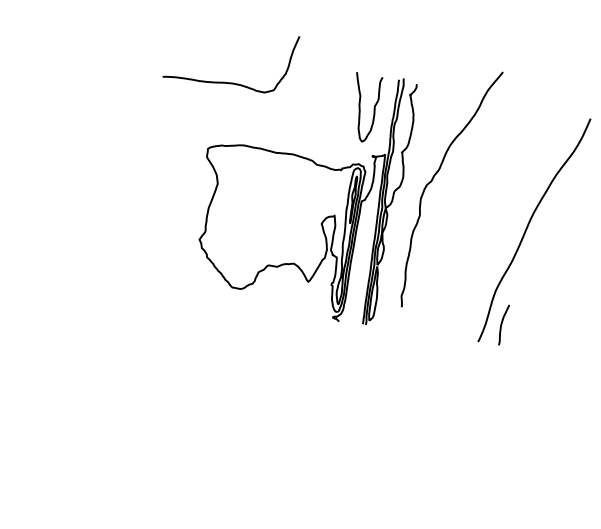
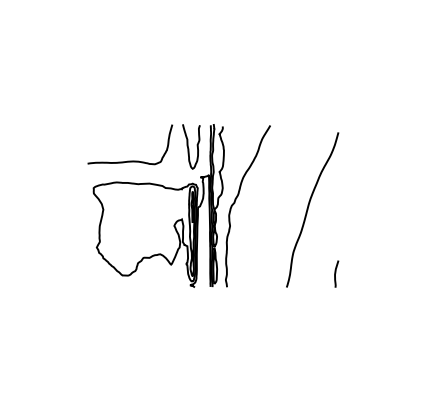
curve: (228, 81) -> (130, 160), moved
curve: (433, 182) -> (235, 203), moved
curve: (503, 324) -> (336, 273), moved

